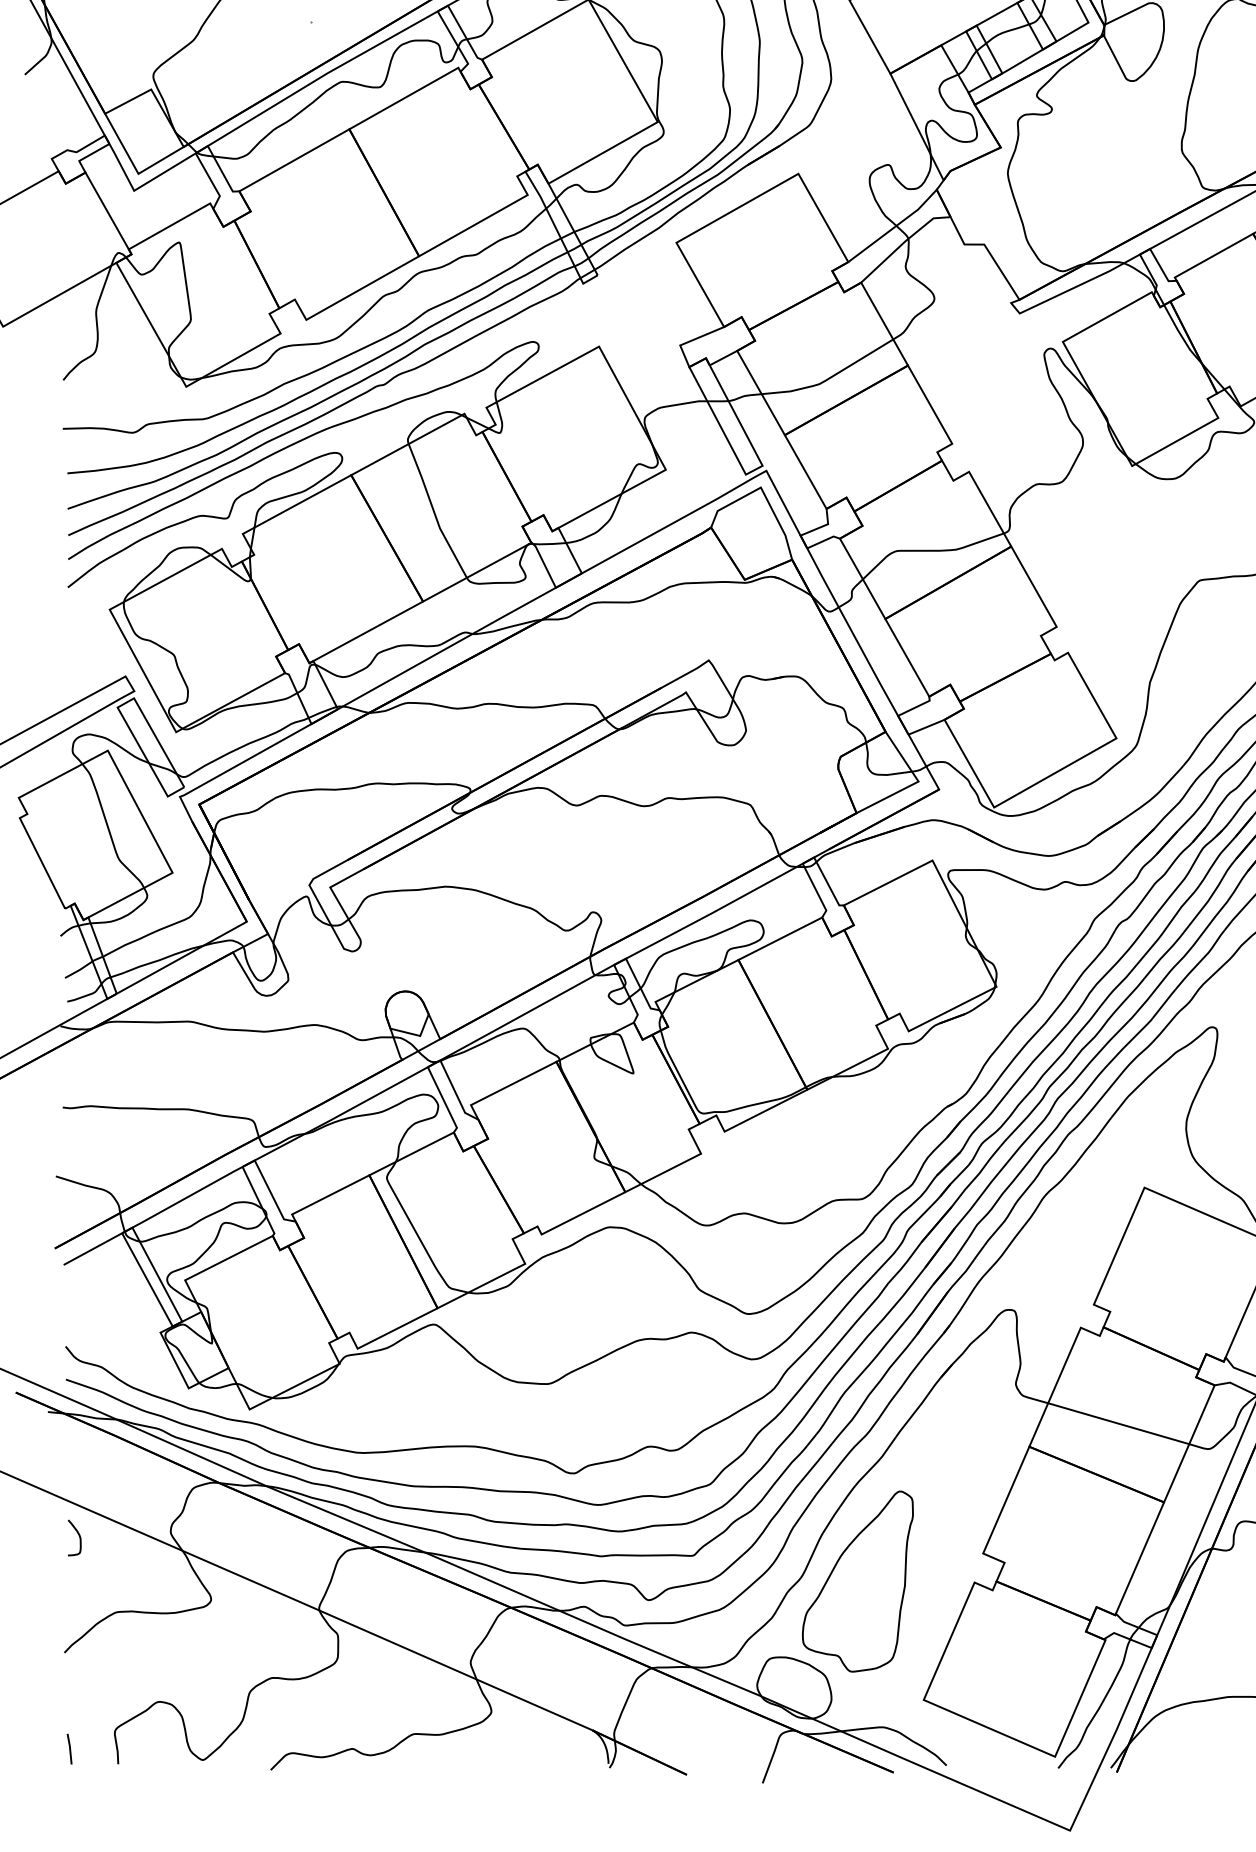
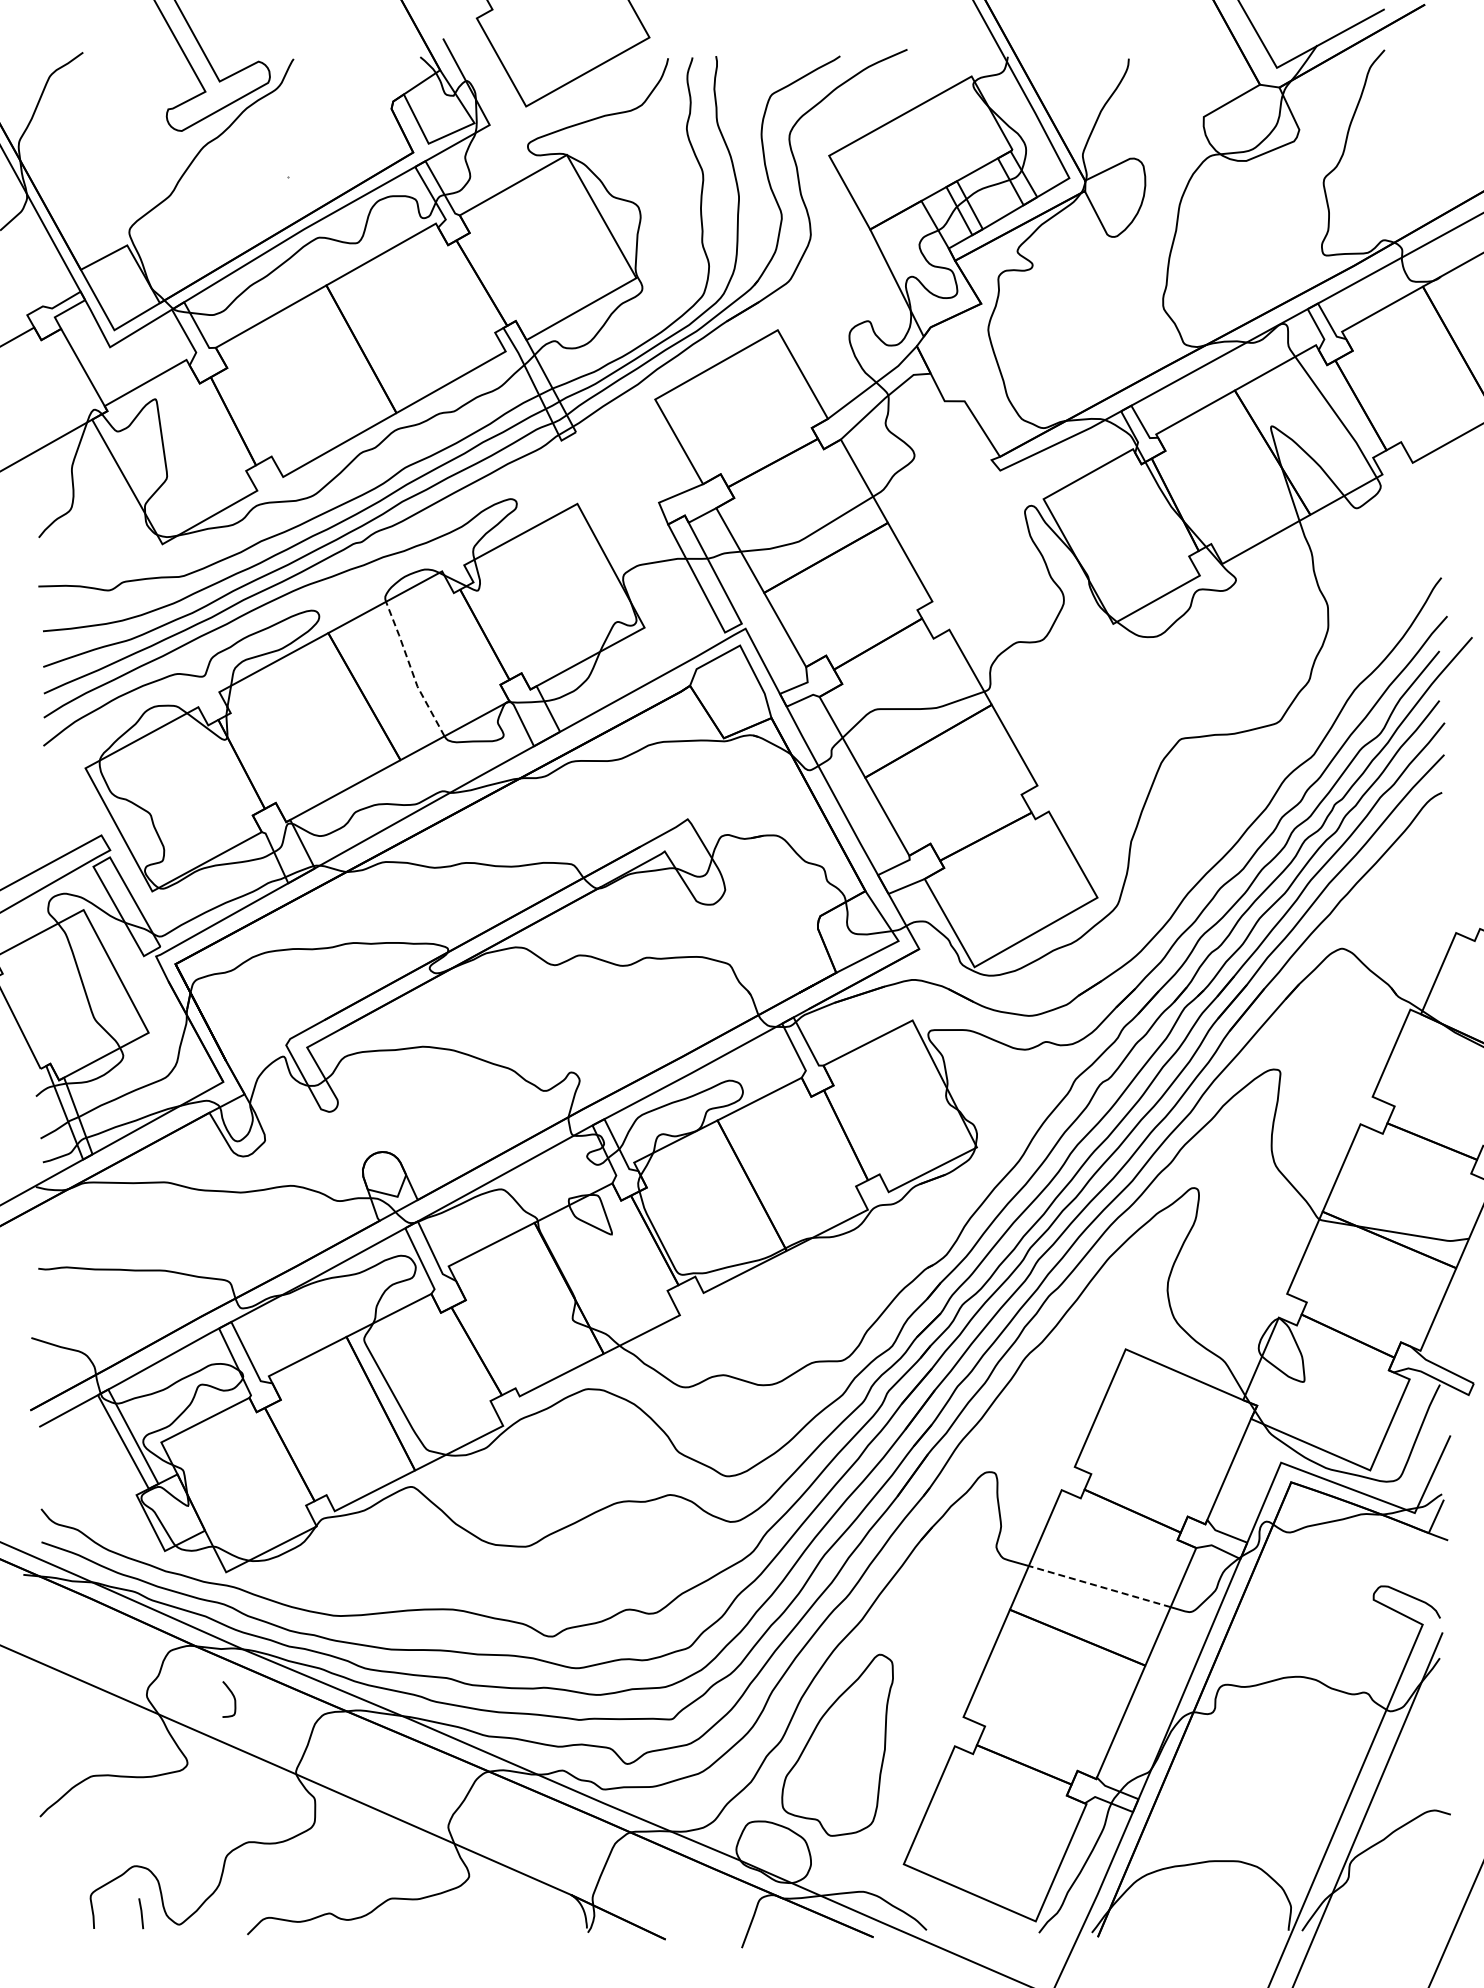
line: (434, 512) -> (411, 670), solid -> dashed
line: (1118, 1423) -> (1099, 1586), solid -> dashed
curve: (78, 1537) -> (233, 1698), moved
line: (69, 1748) -> (141, 1913), moved

